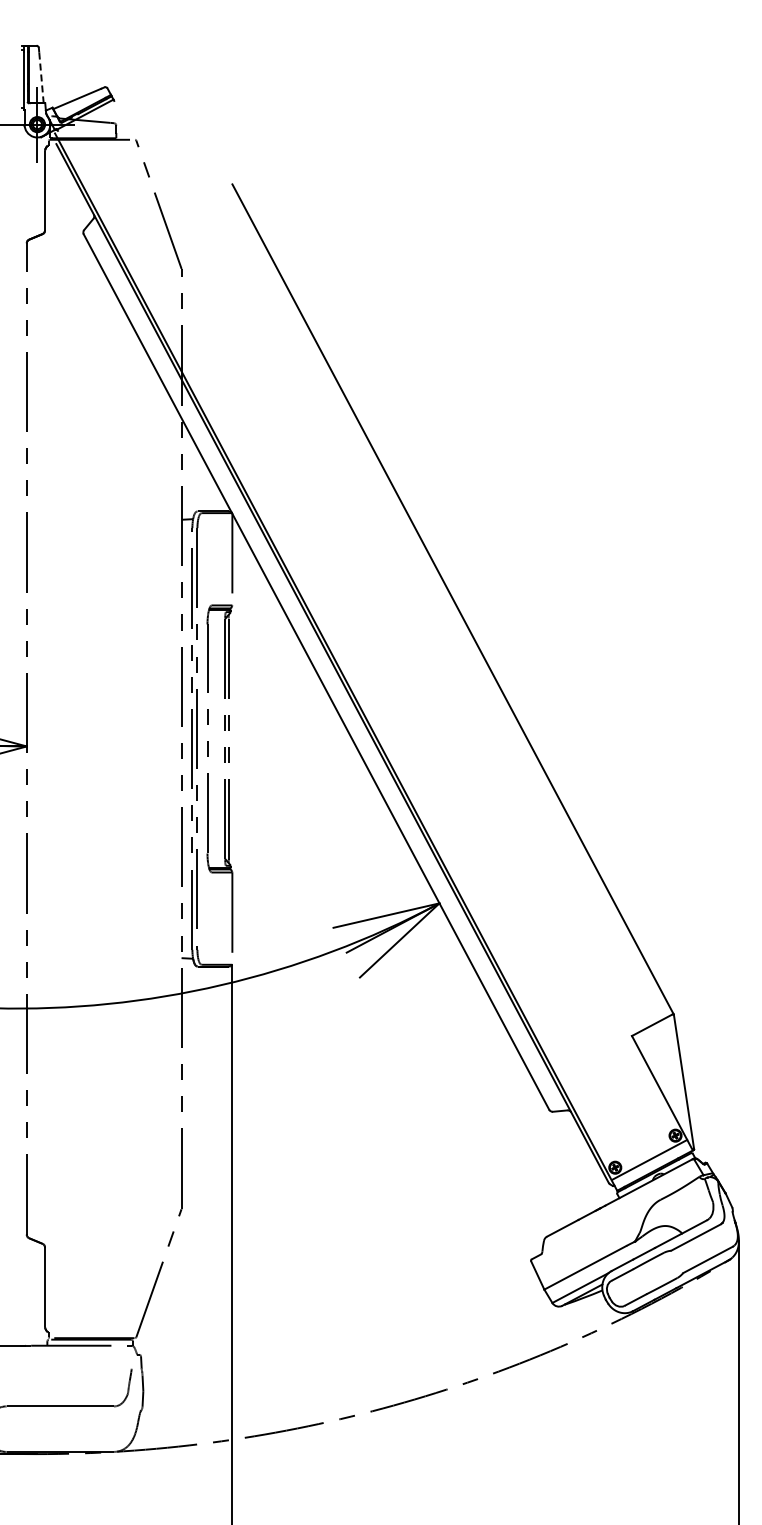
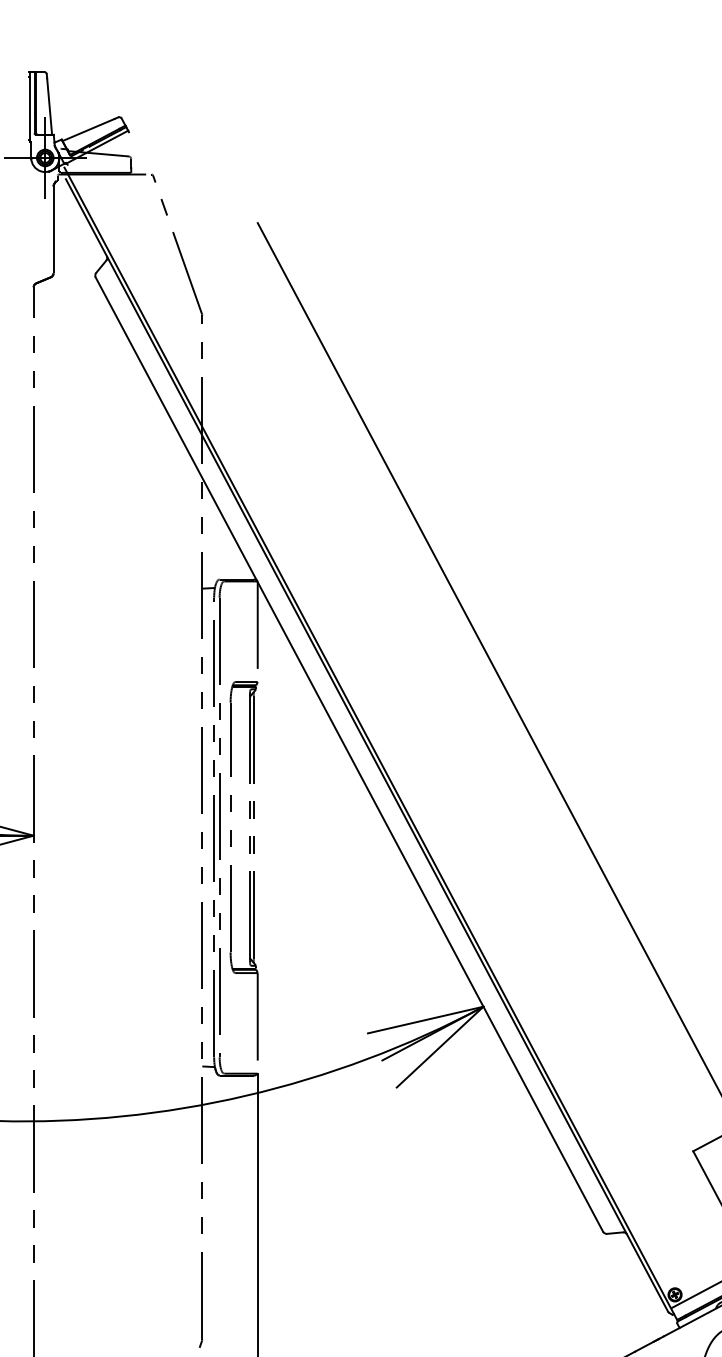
line: (41, 77) -> (49, 106), dashed -> solid

